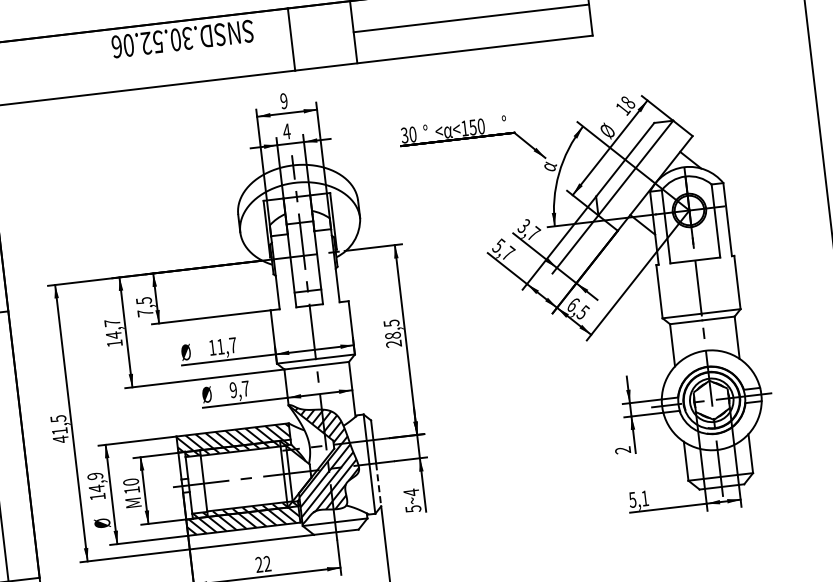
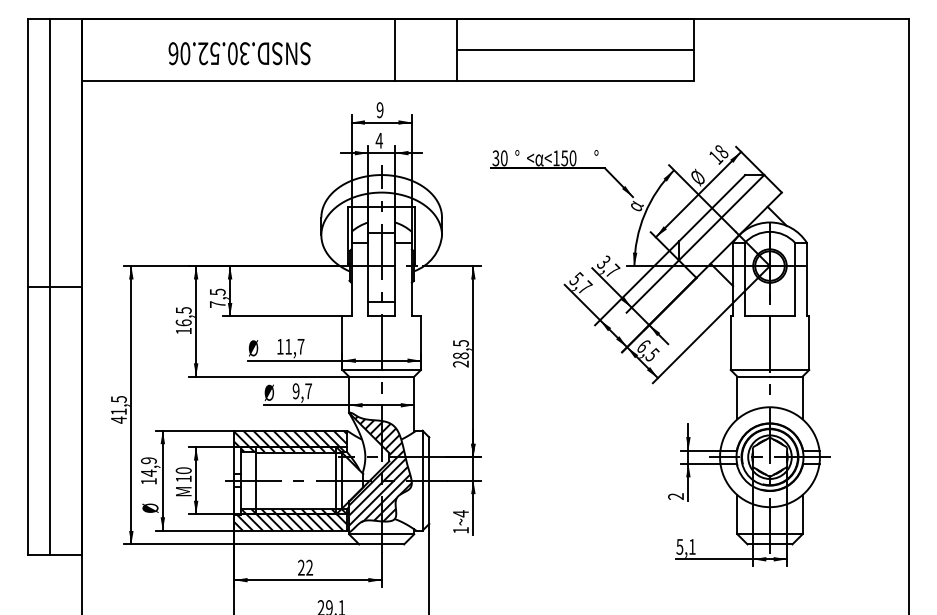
text: (182, 38) -> (239, 53), moved
text: (112, 329) -> (183, 316), 14,7 -> 16,5
line: (378, 485) -> (429, 502), dashed -> solid
text: (412, 509) -> (460, 530), 5~4 -> 1~4

